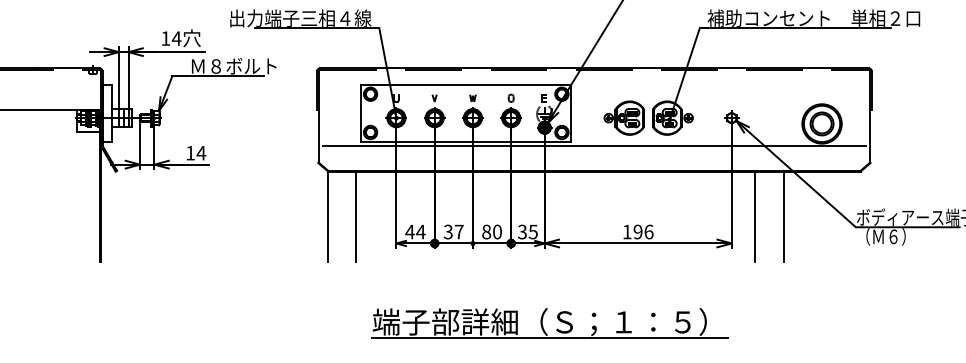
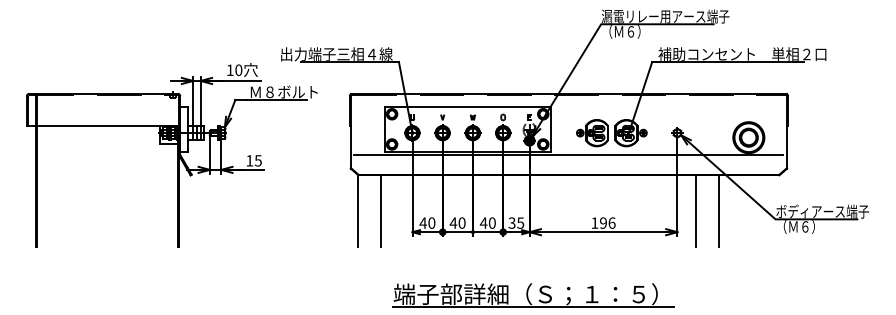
text: (176, 38) -> (238, 70), 14 -> 10
text: (201, 152) -> (258, 160), 14 -> 15
text: (420, 231) -> (431, 222), 44 -> 40
text: (453, 231) -> (457, 222), 37 -> 40
text: (486, 231) -> (483, 222), 80 -> 40

